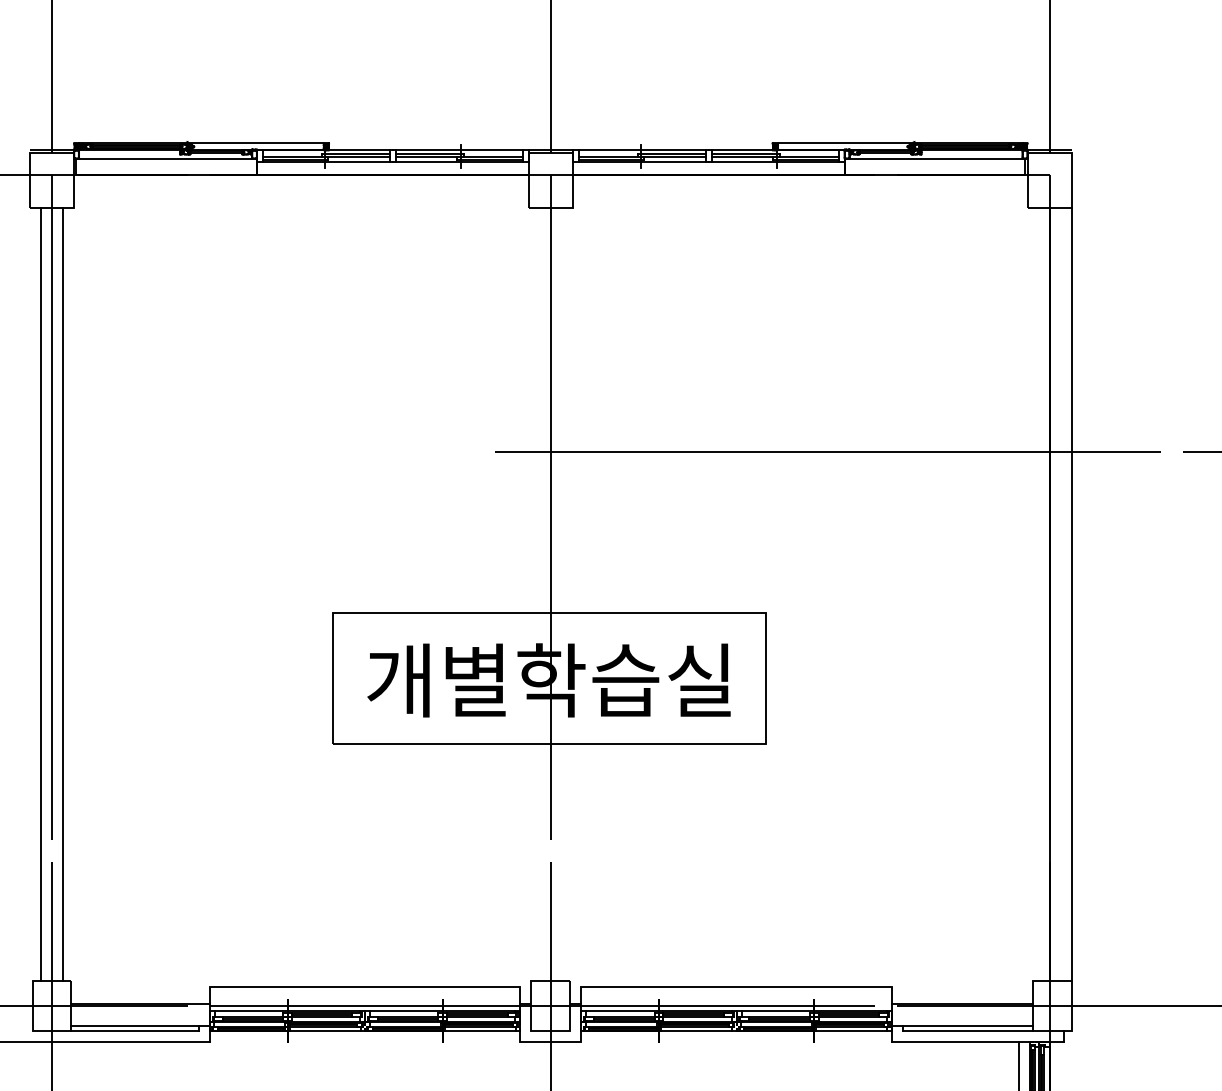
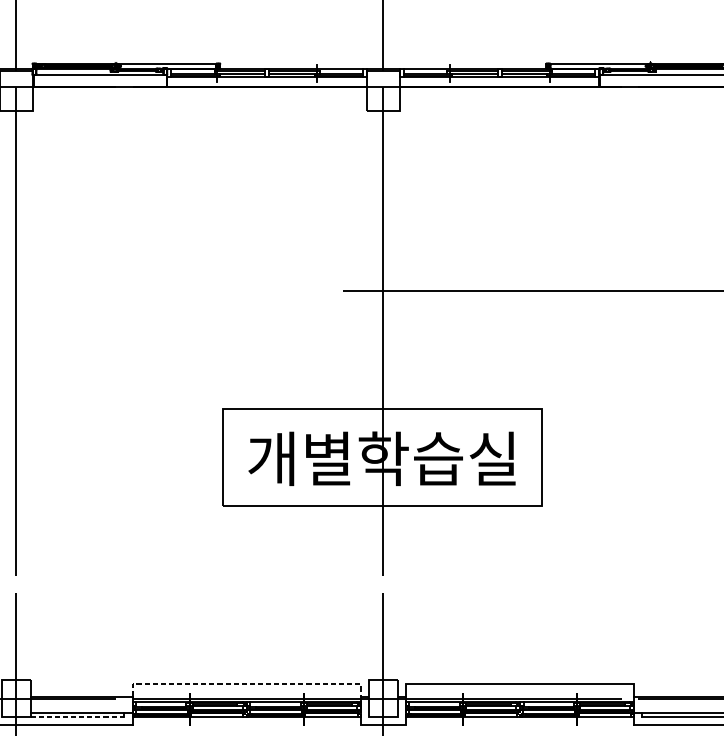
line: (40, 594) -> (7, 395), removed
line: (62, 594) -> (24, 395), removed
line: (365, 986) -> (246, 683), solid -> dashed
line: (135, 1031) -> (77, 717), solid -> dashed

